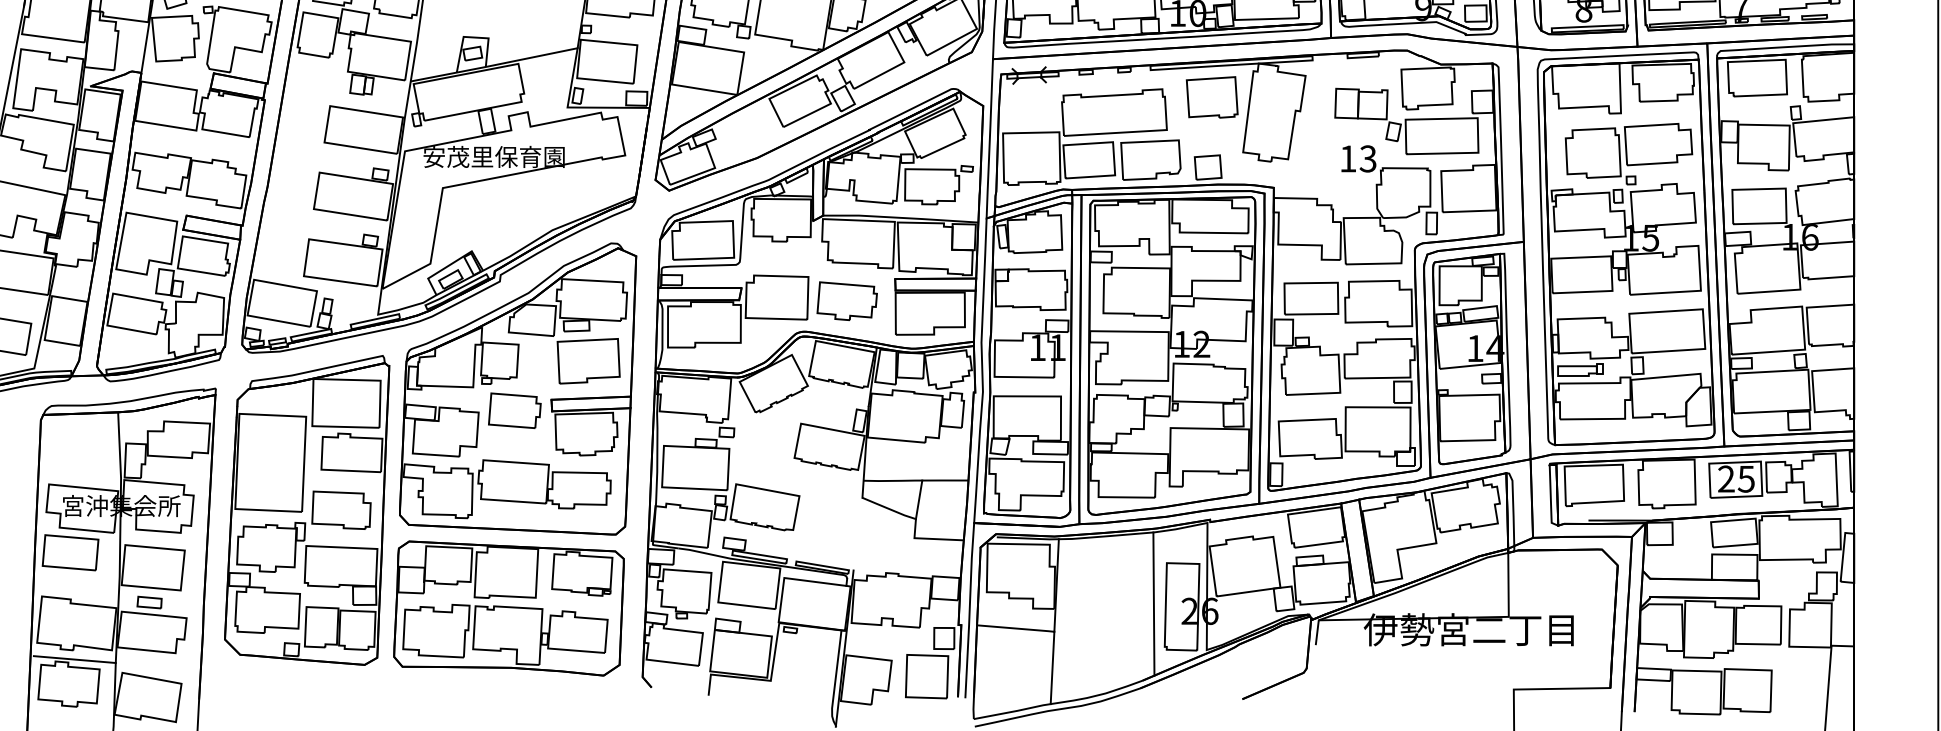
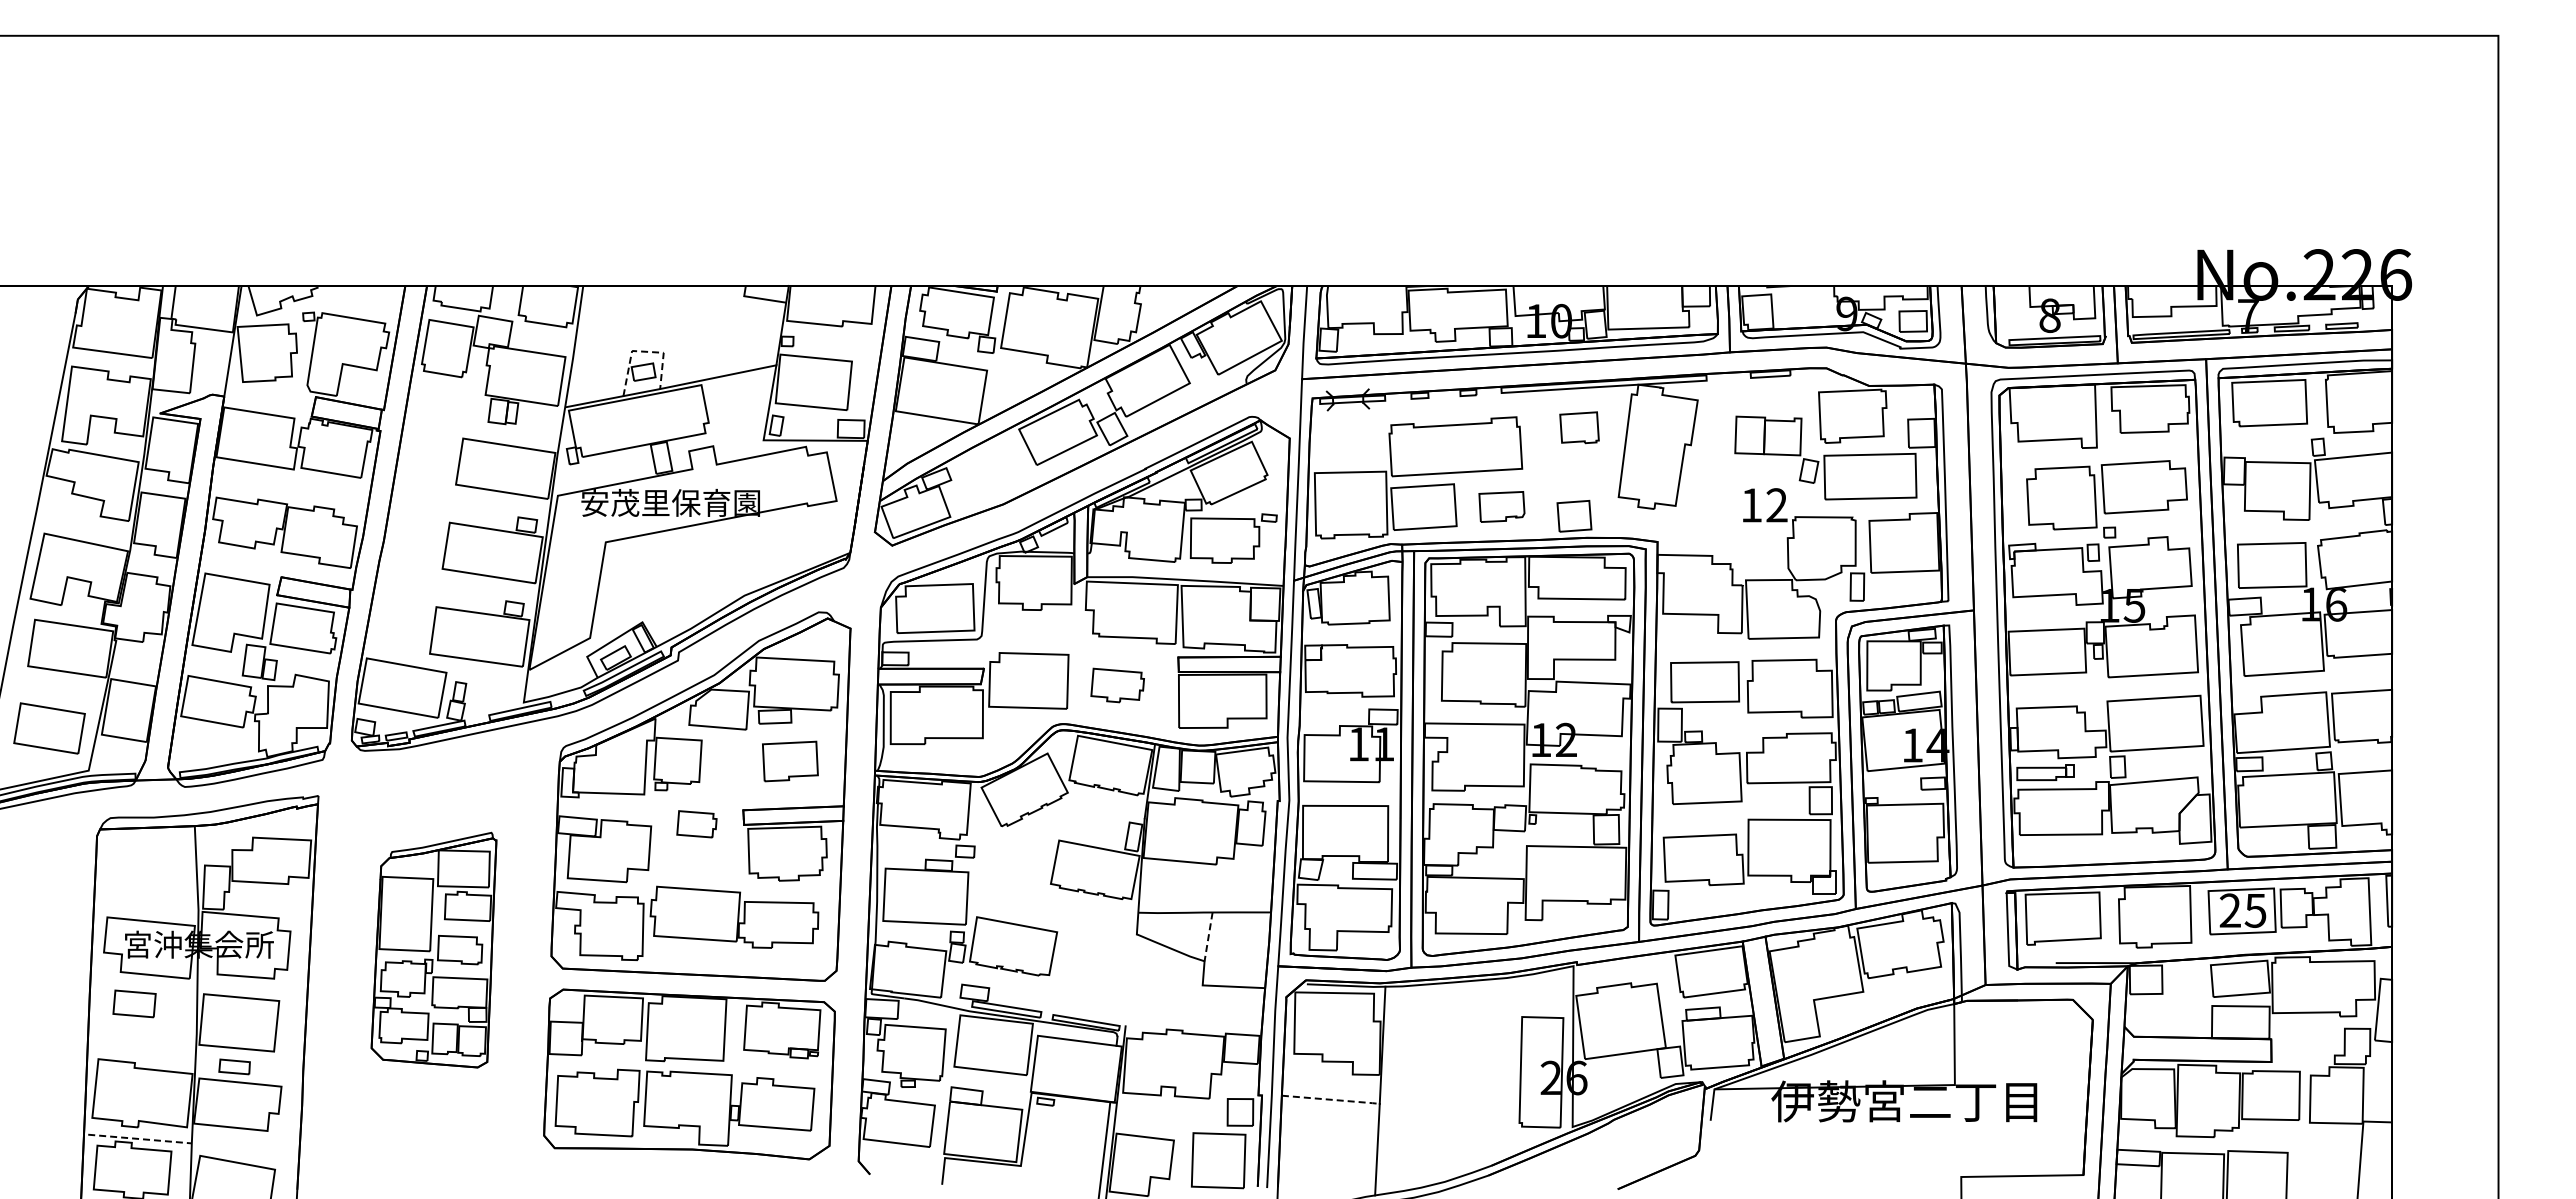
line: (471, 37) -> (642, 351), solid -> dashed
part: (1212, 97) -> (1579, 427), size x0.6
text: (1367, 158) -> (1776, 505), 13 -> 12
part: (1150, 159) -> (1501, 506), size x0.6
part: (847, 301) -> (1117, 685), size x0.7
part: (588, 361) -> (790, 761), size x0.7
part: (514, 411) -> (696, 824), size x0.6
line: (919, 499) -> (1208, 936), solid -> dashed
part: (306, 509) -> (433, 949), size x0.6
part: (70, 552) -> (134, 1003), size x0.6
line: (1153, 603) -> (1505, 1068), removed
line: (1016, 628) -> (1331, 1099), solid -> dashed
line: (75, 659) -> (140, 1139), solid -> dashed

